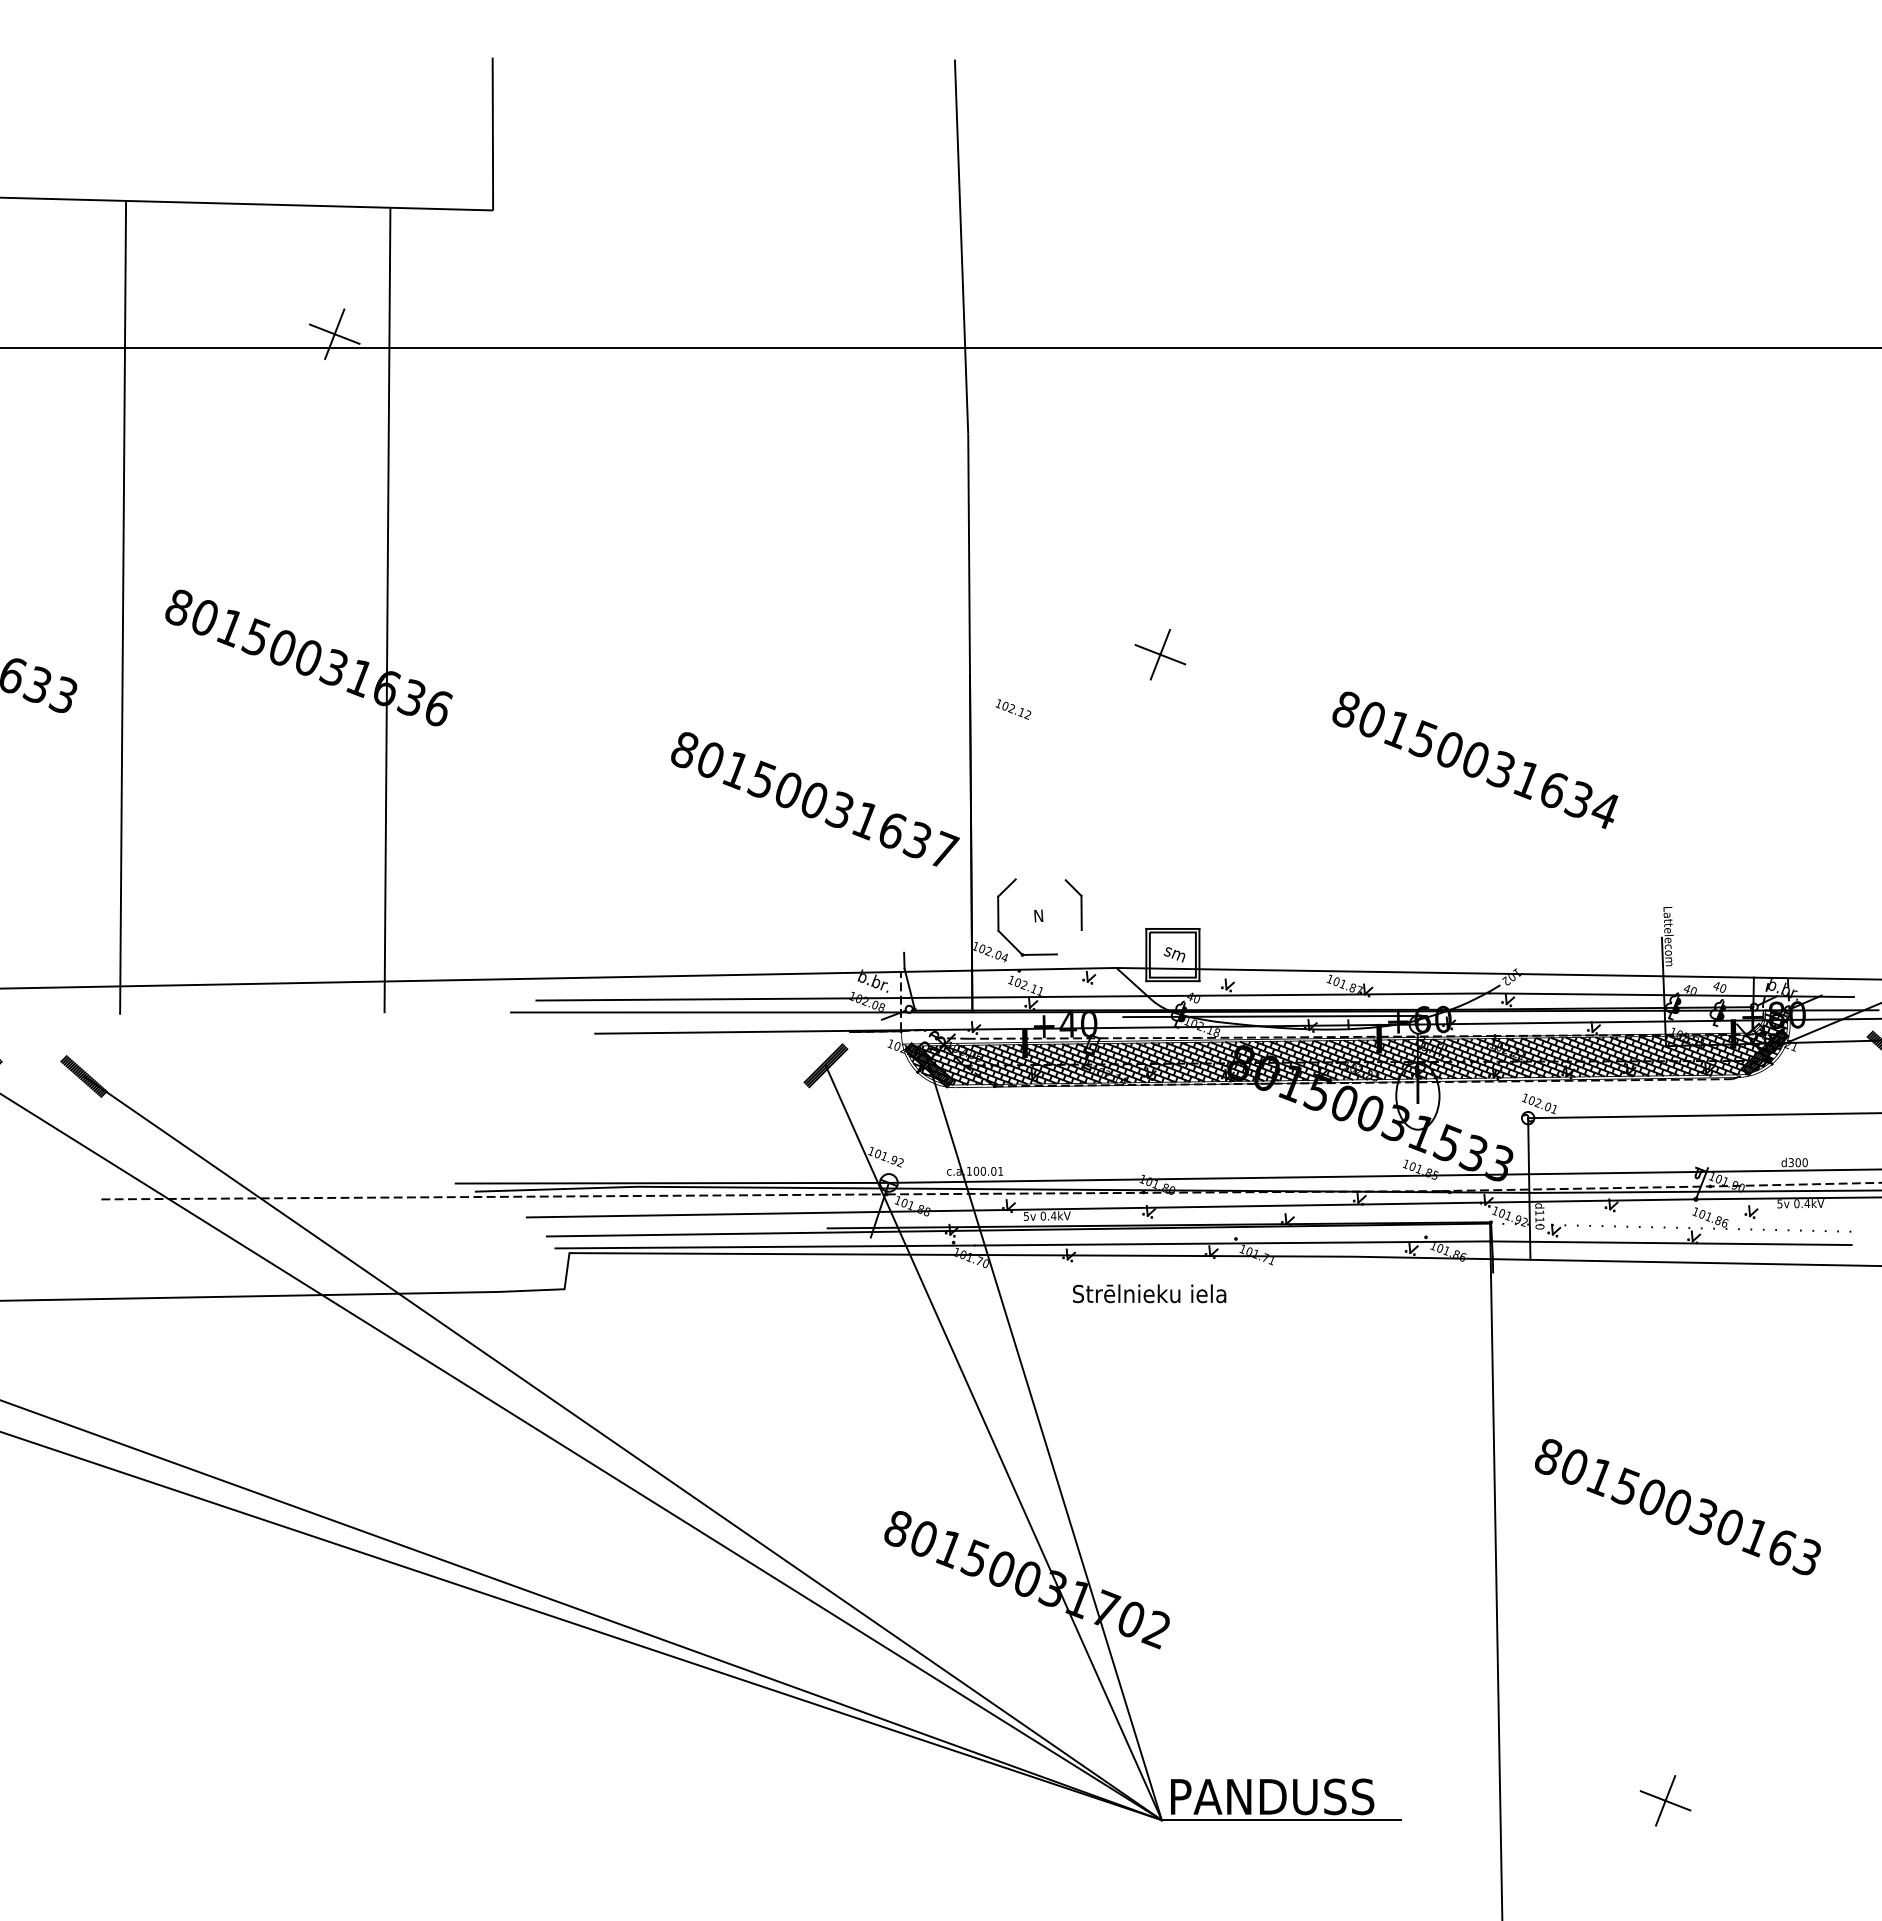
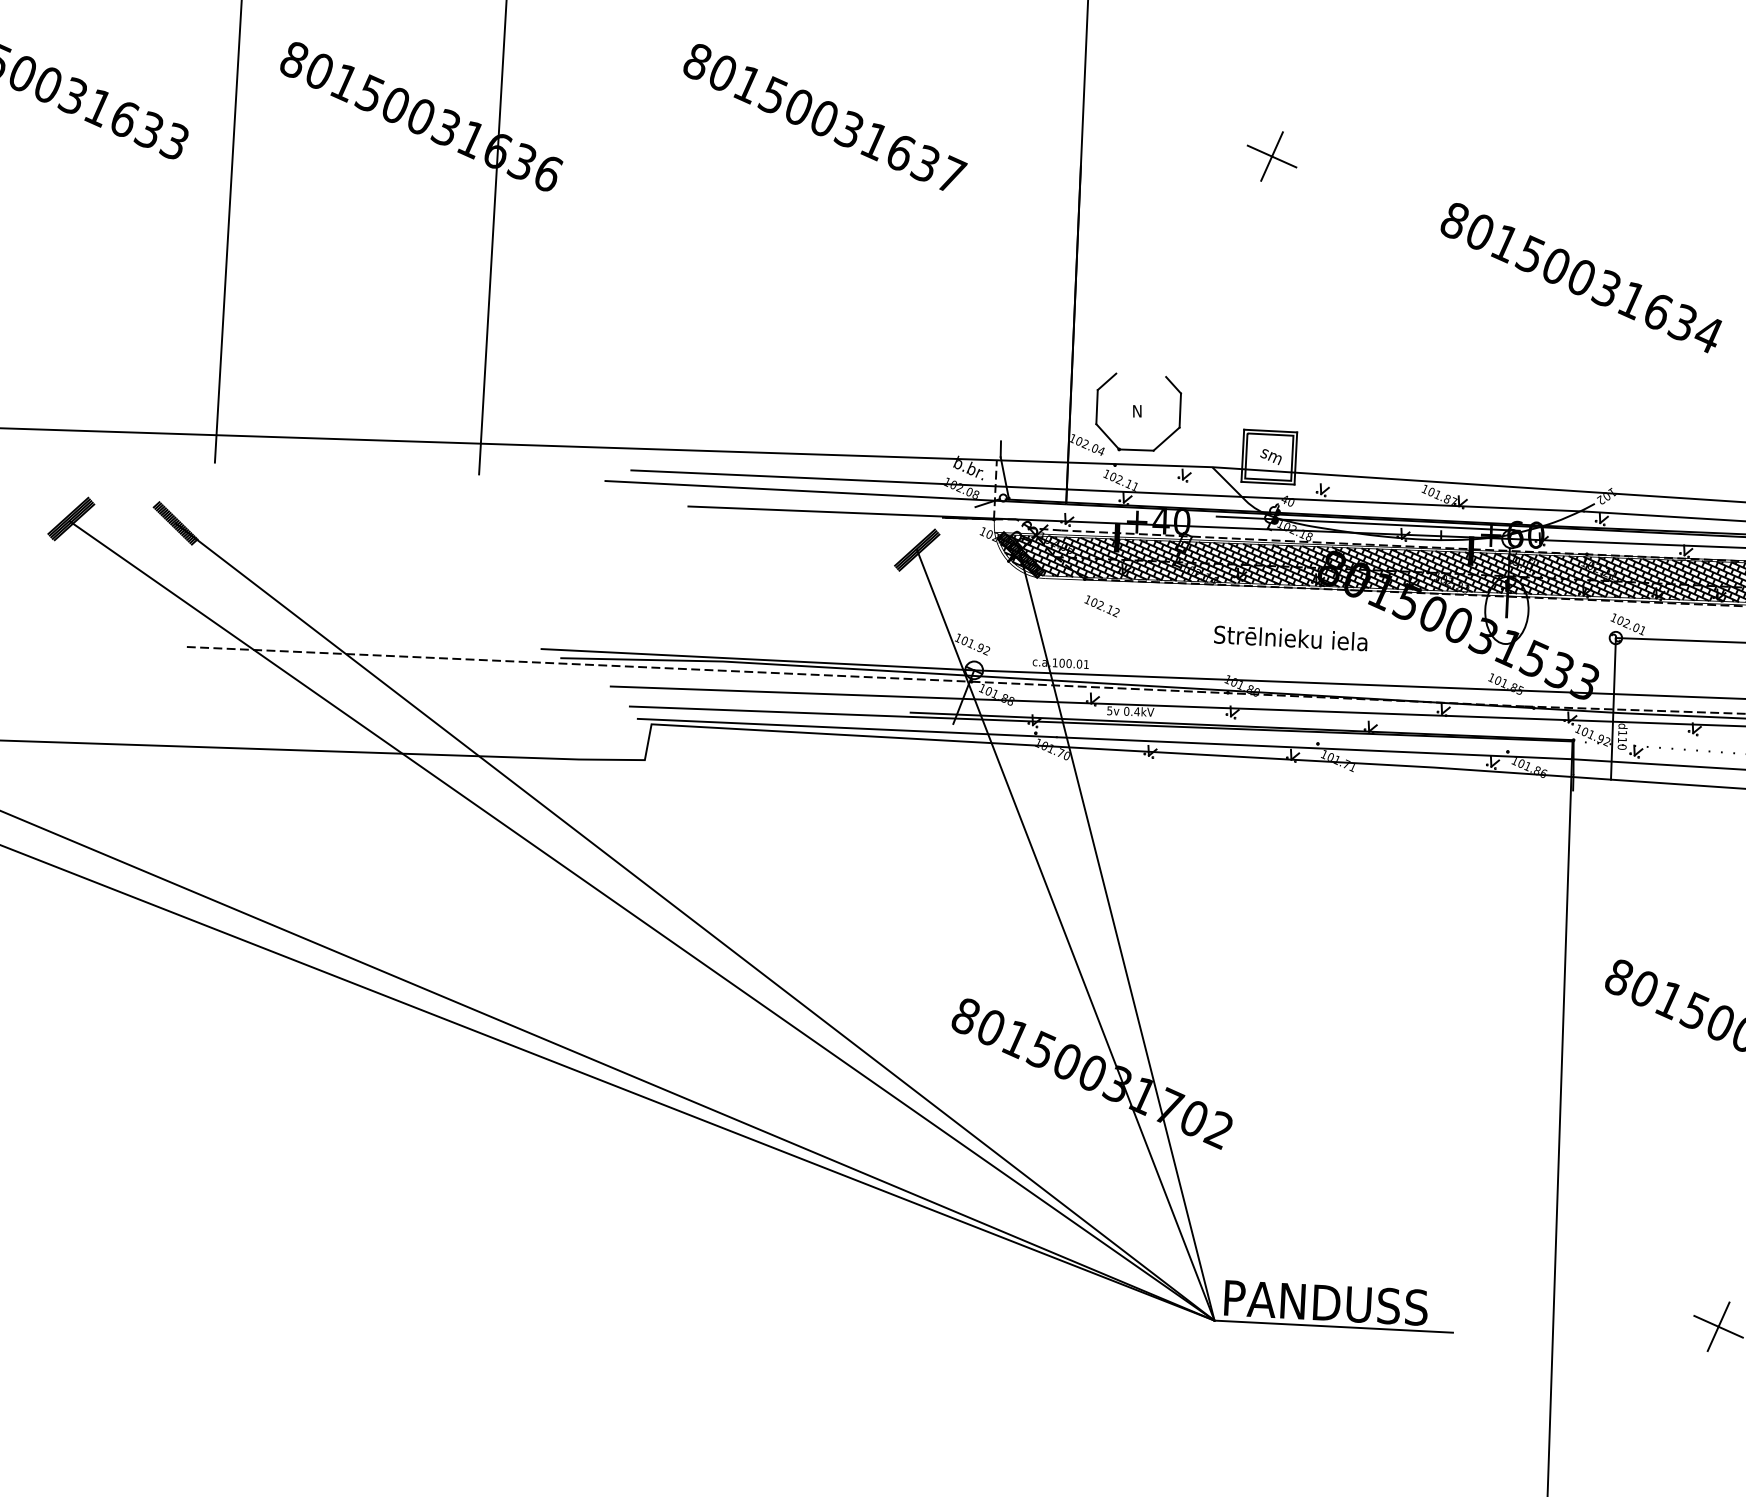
text: (1013, 709) -> (1102, 606), moved
text: (815, 799) -> (825, 117), moved
line: (1068, 942) -> (1165, 439), added
text: (1149, 1293) -> (1290, 637), moved

